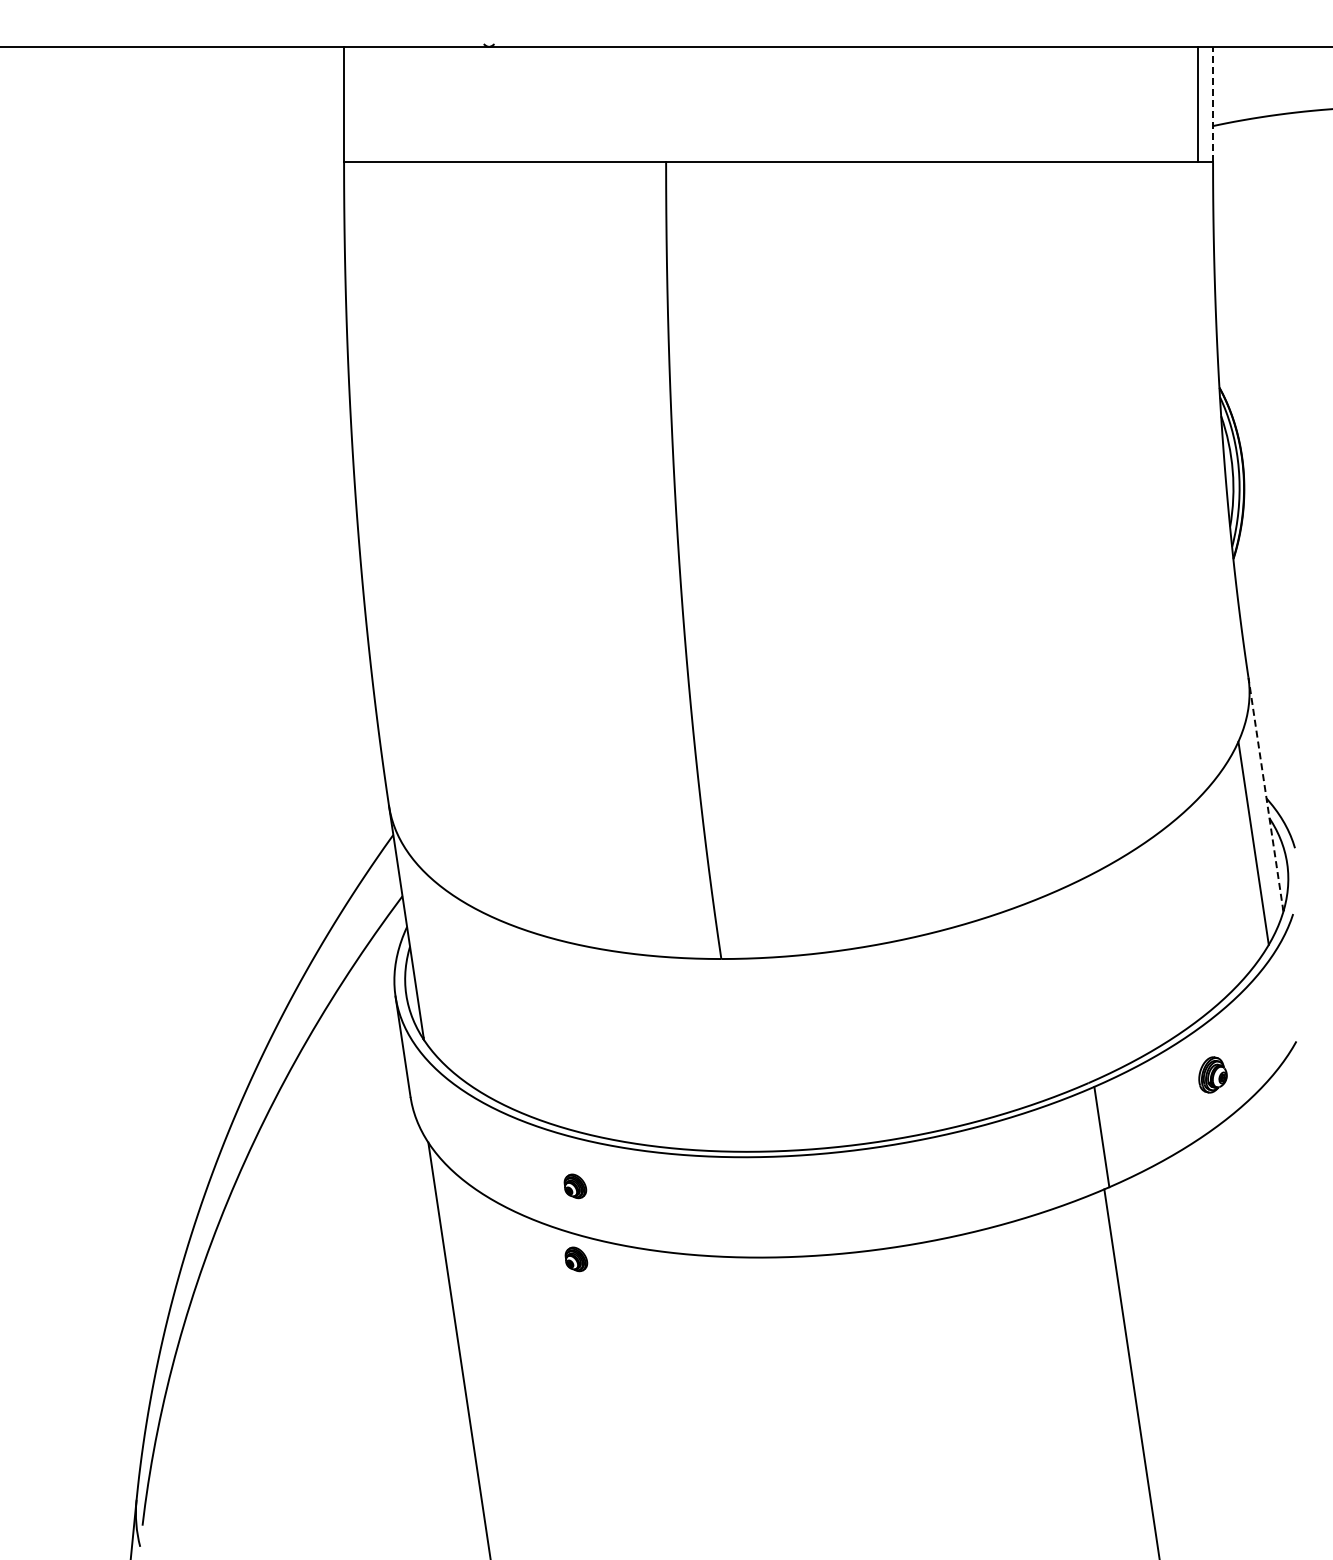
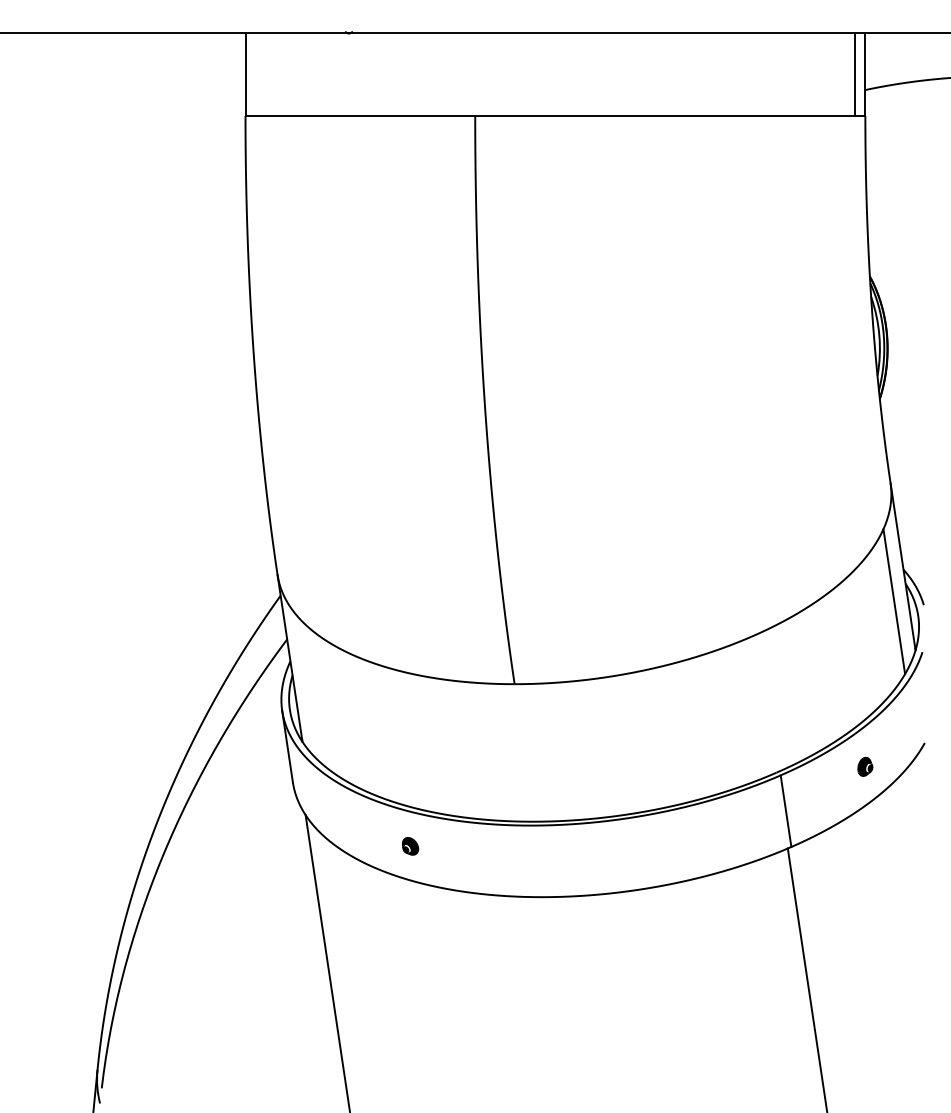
line: (1213, 104) -> (865, 74), dashed -> solid
line: (1265, 794) -> (902, 566), dashed -> solid
part: (1212, 1074) -> (864, 766), size x0.71
part: (576, 1259) -> (411, 898), removed

